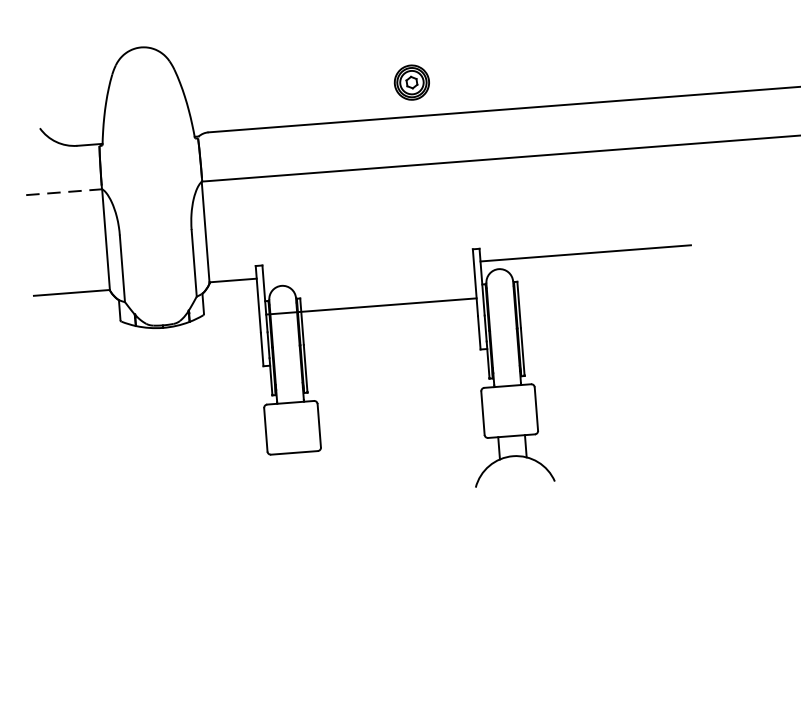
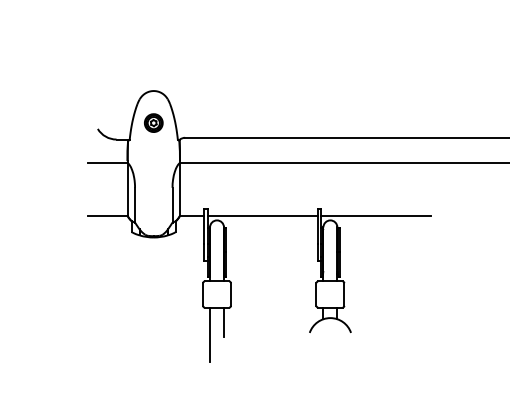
part: (411, 81) -> (153, 122), moved
line: (63, 193) -> (107, 163), dashed -> solid
line: (370, 306) -> (262, 215), moved
line: (310, 478) -> (224, 321), added
line: (285, 505) -> (210, 334), added

